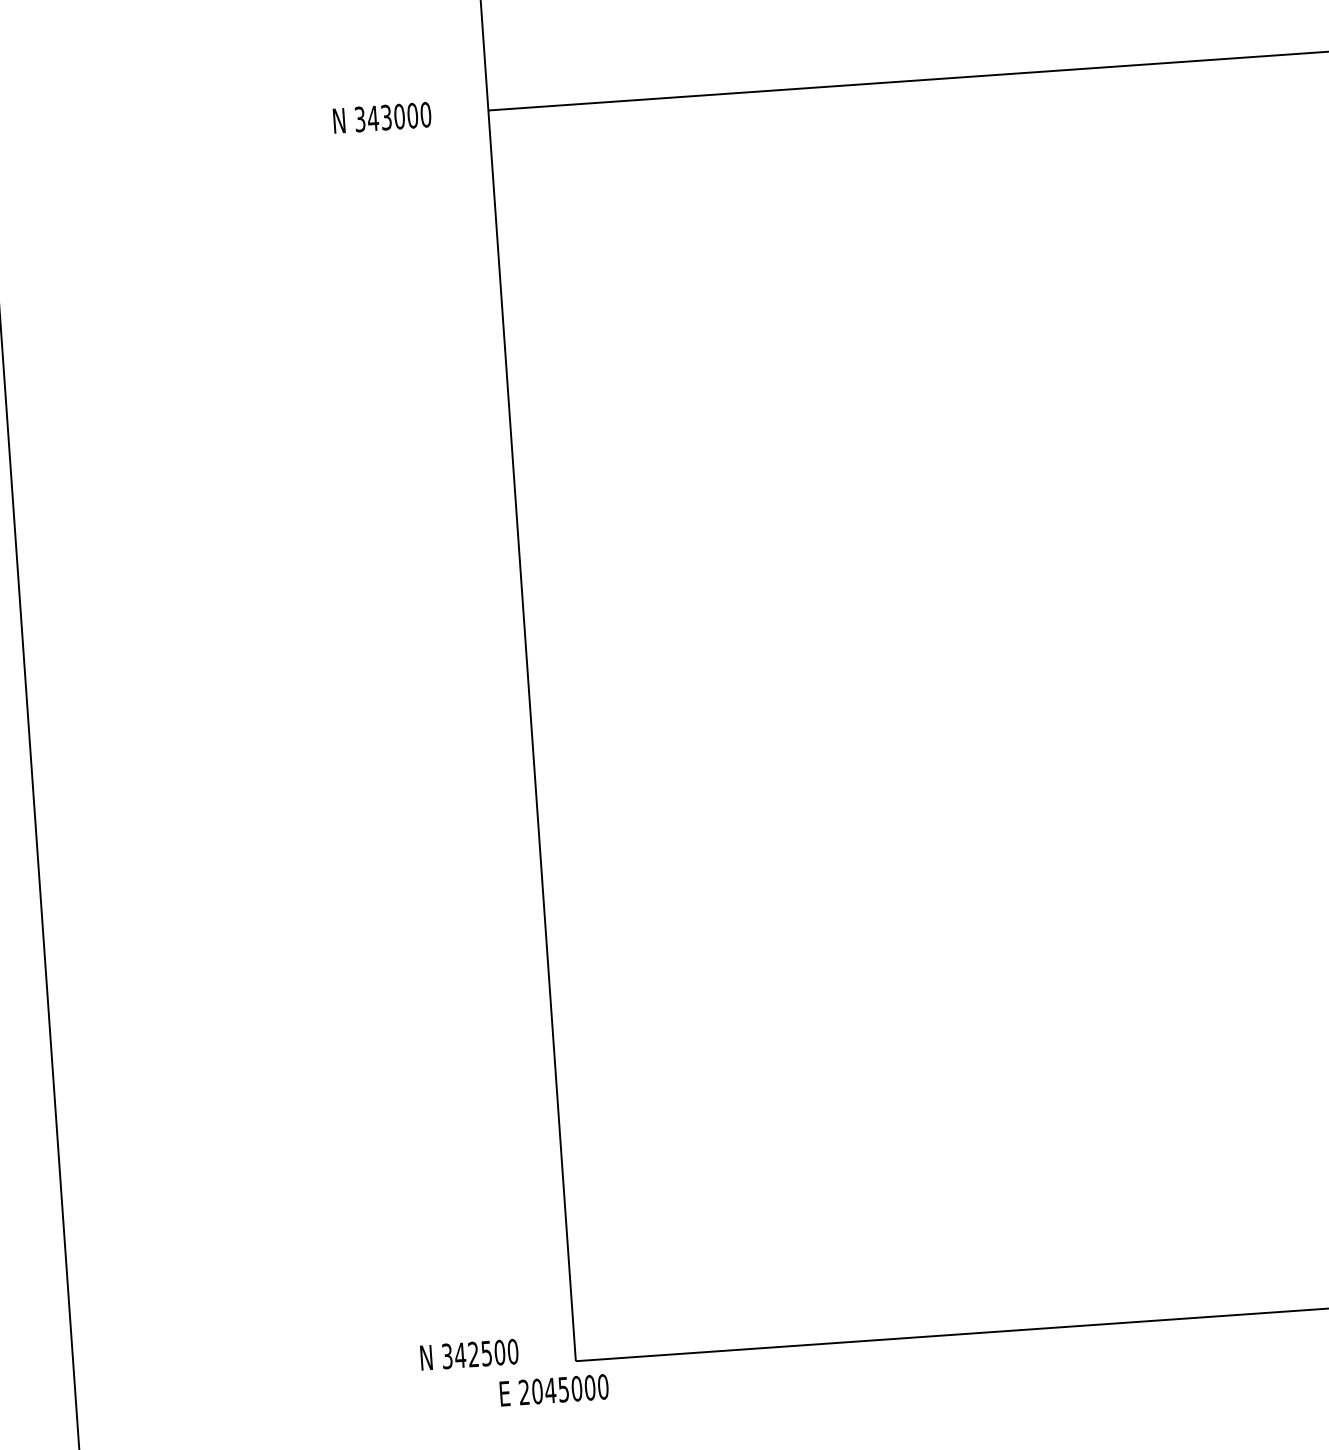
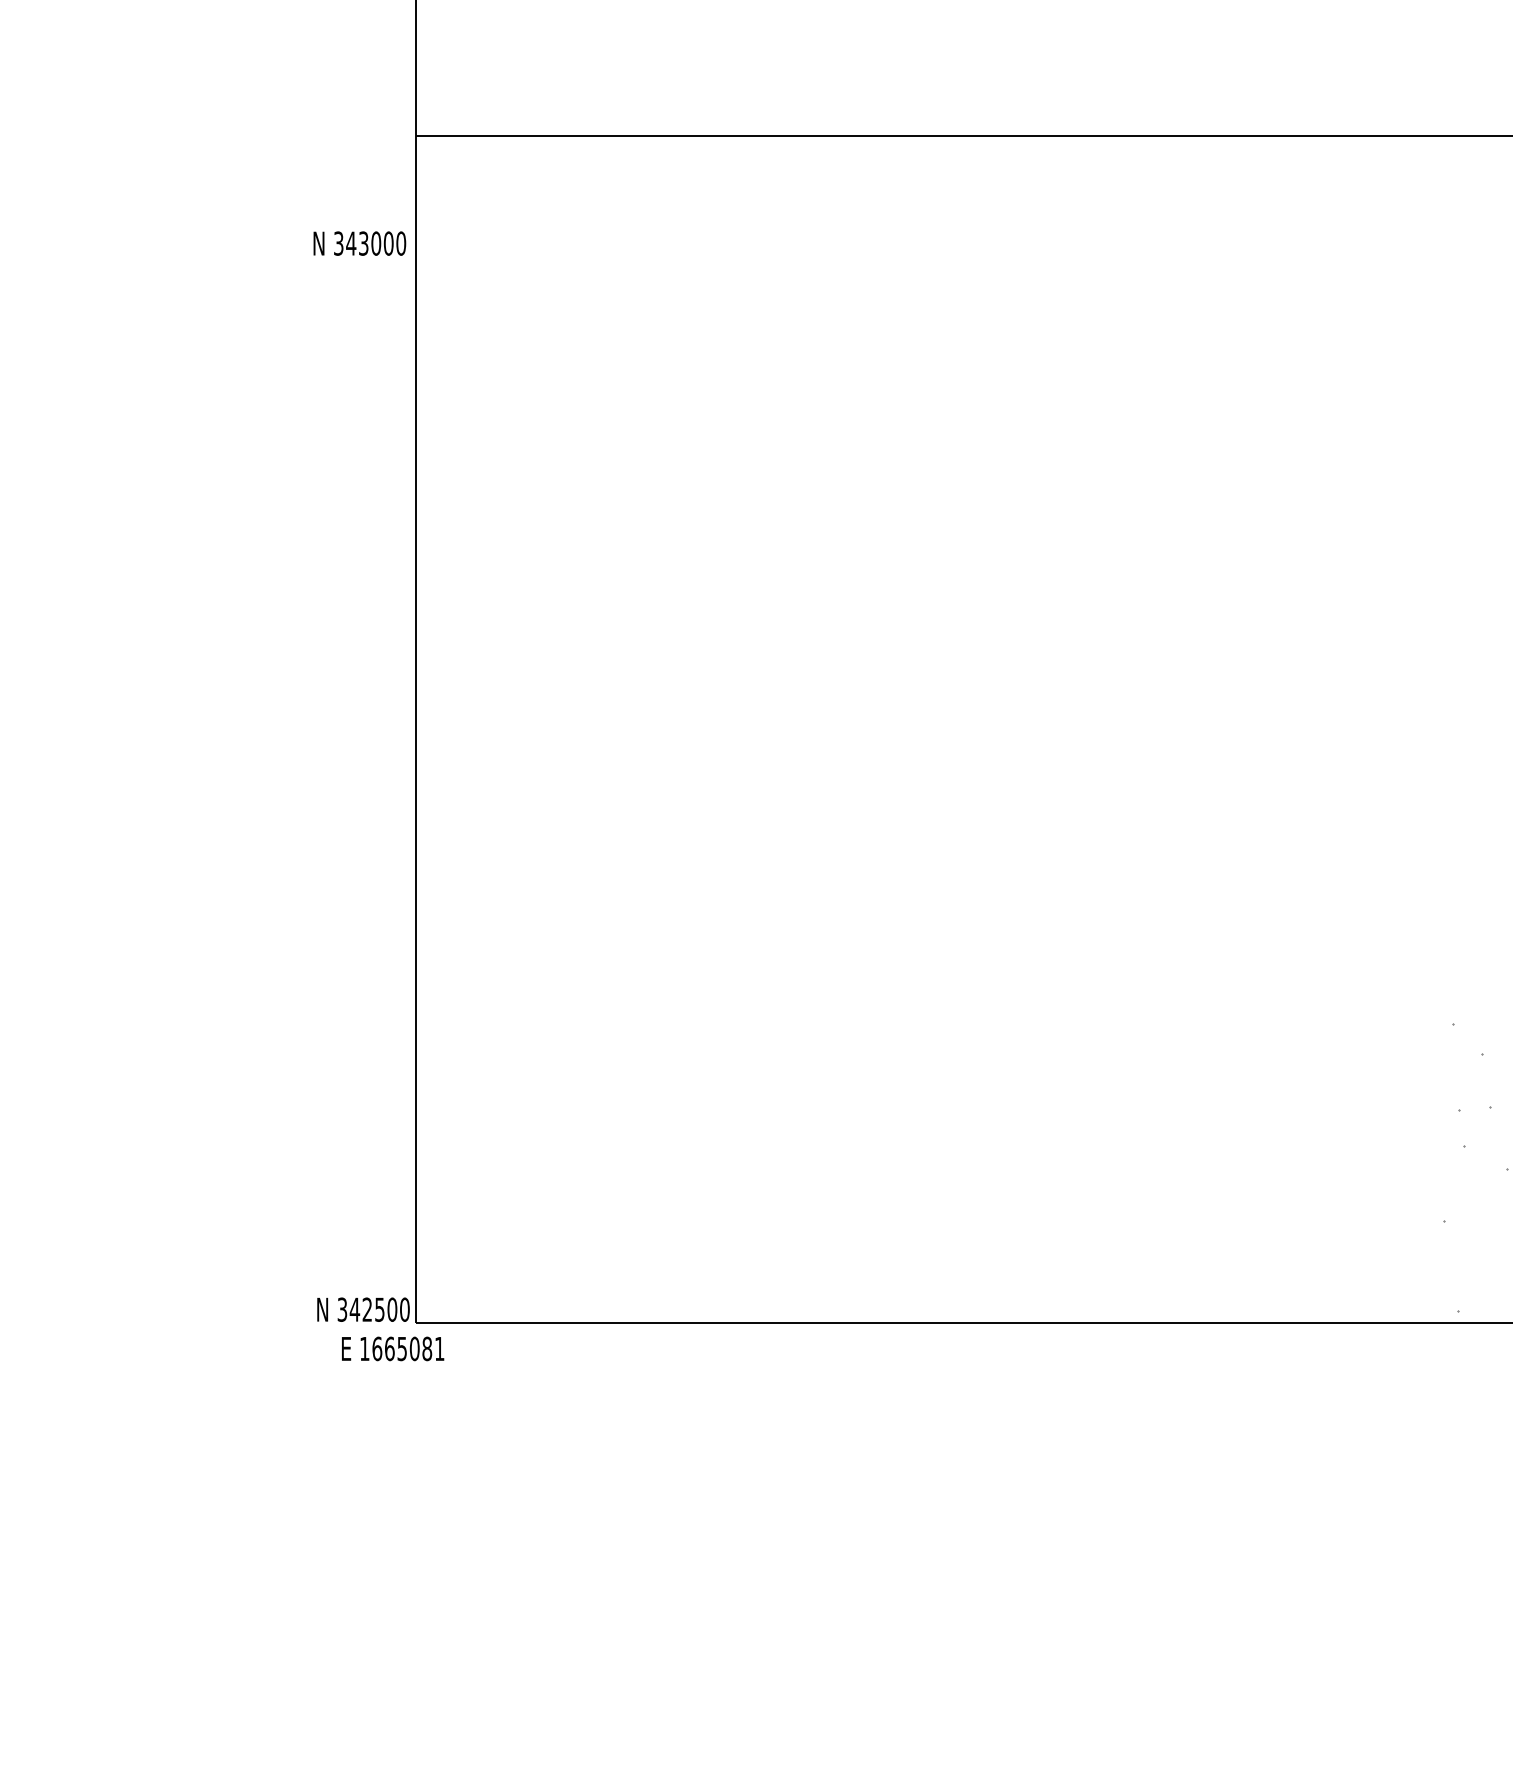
text: (381, 117) -> (359, 243), moved
text: (469, 1354) -> (363, 1309), moved
text: (564, 1389) -> (402, 1348), 2045000 -> 1665081

